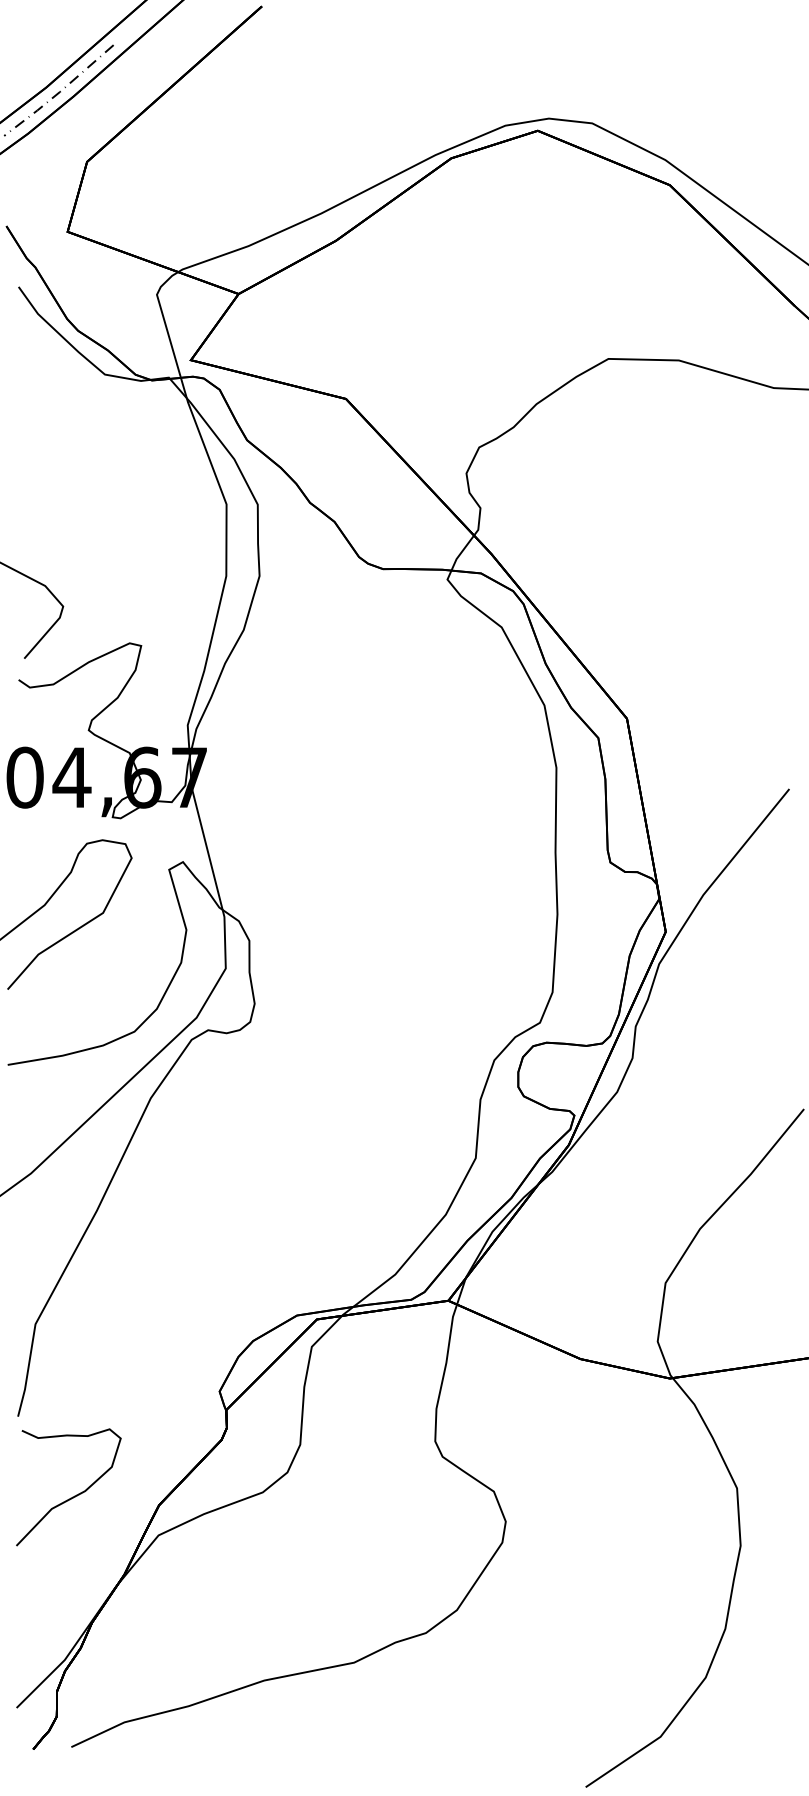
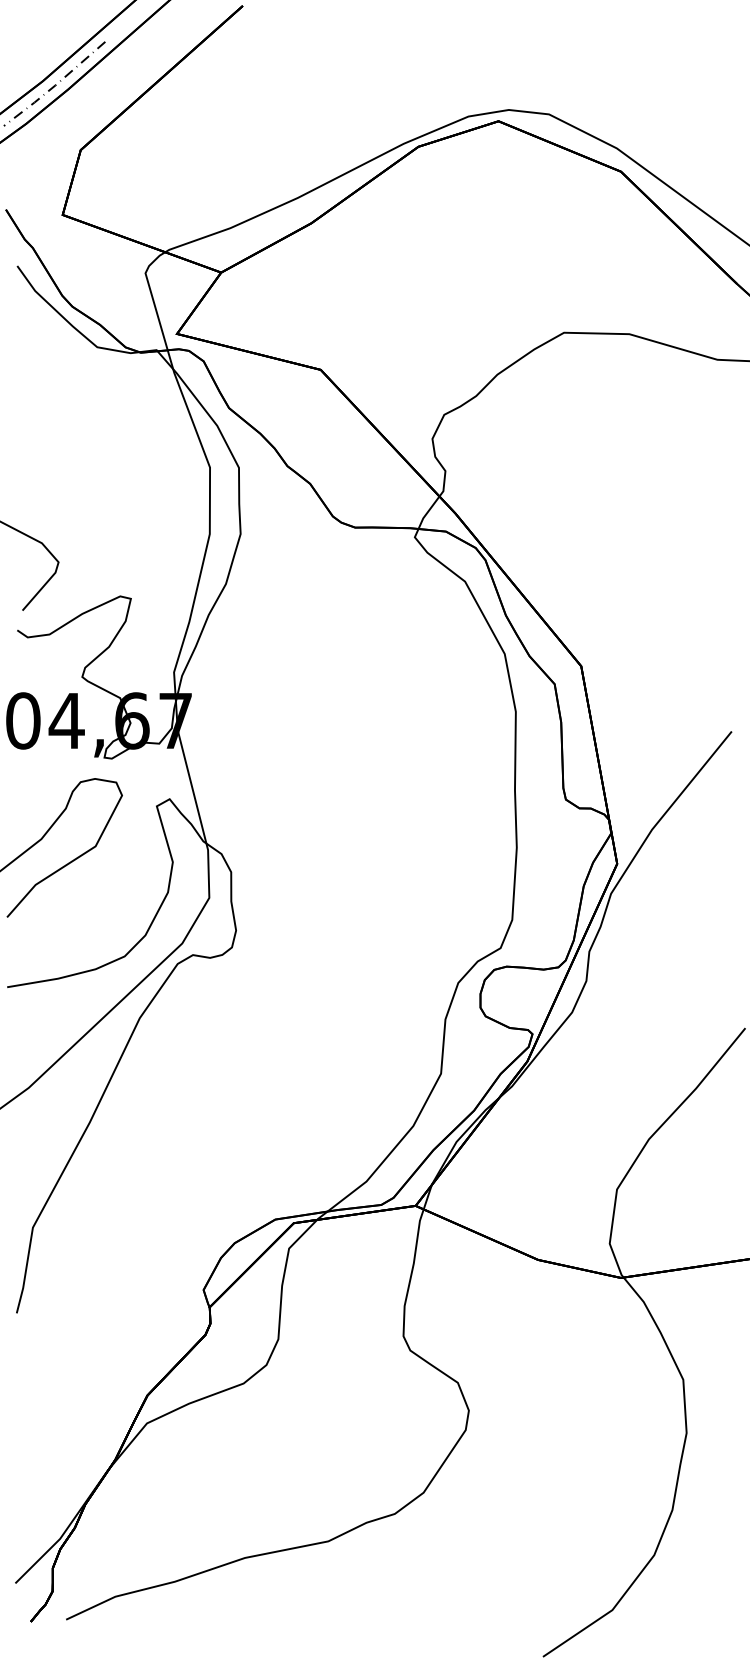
curve: (73, 1495) -> (68, 1386), removed

